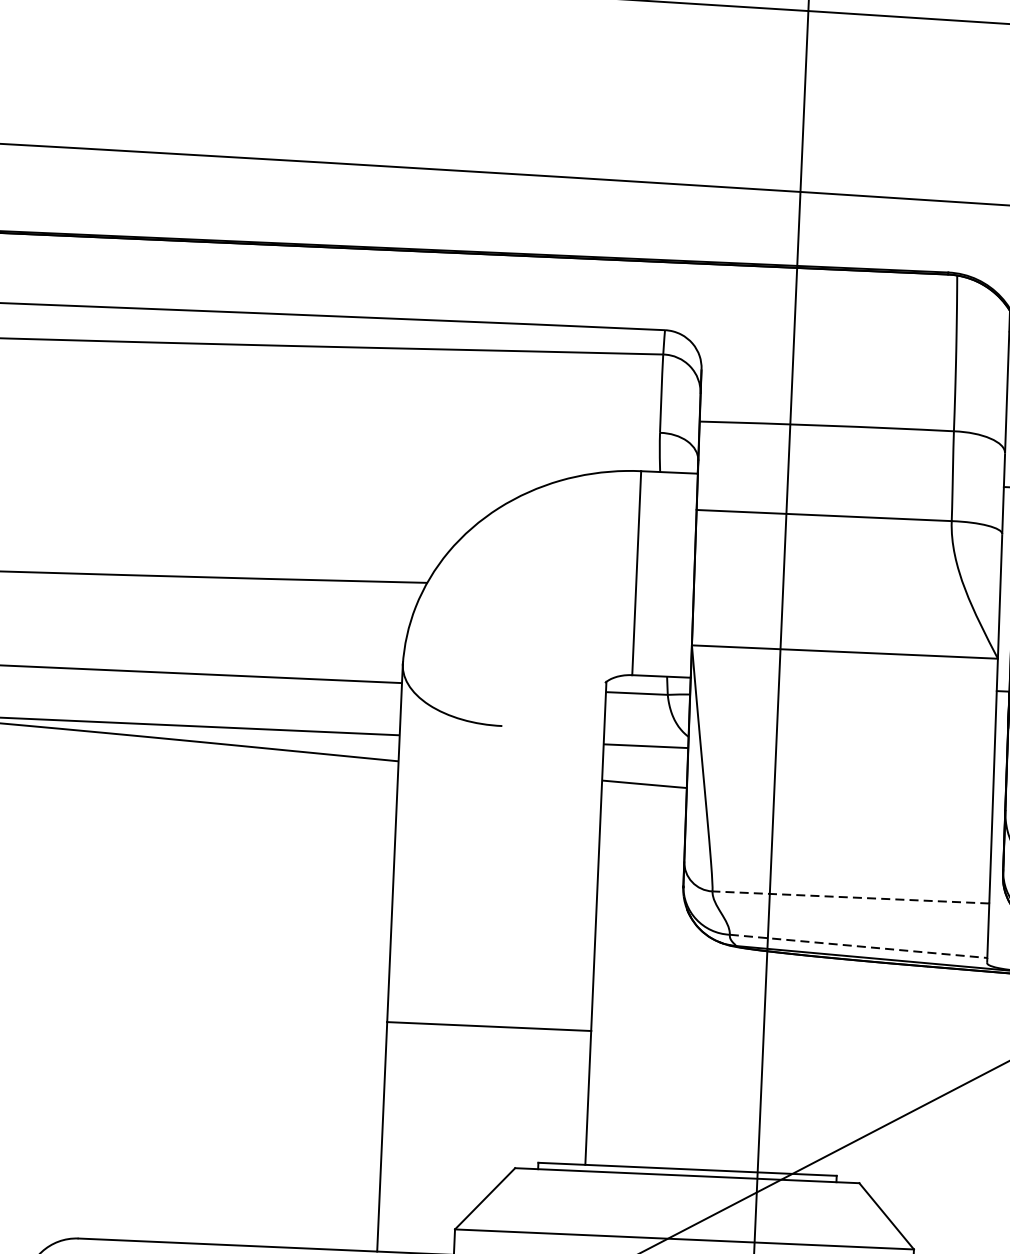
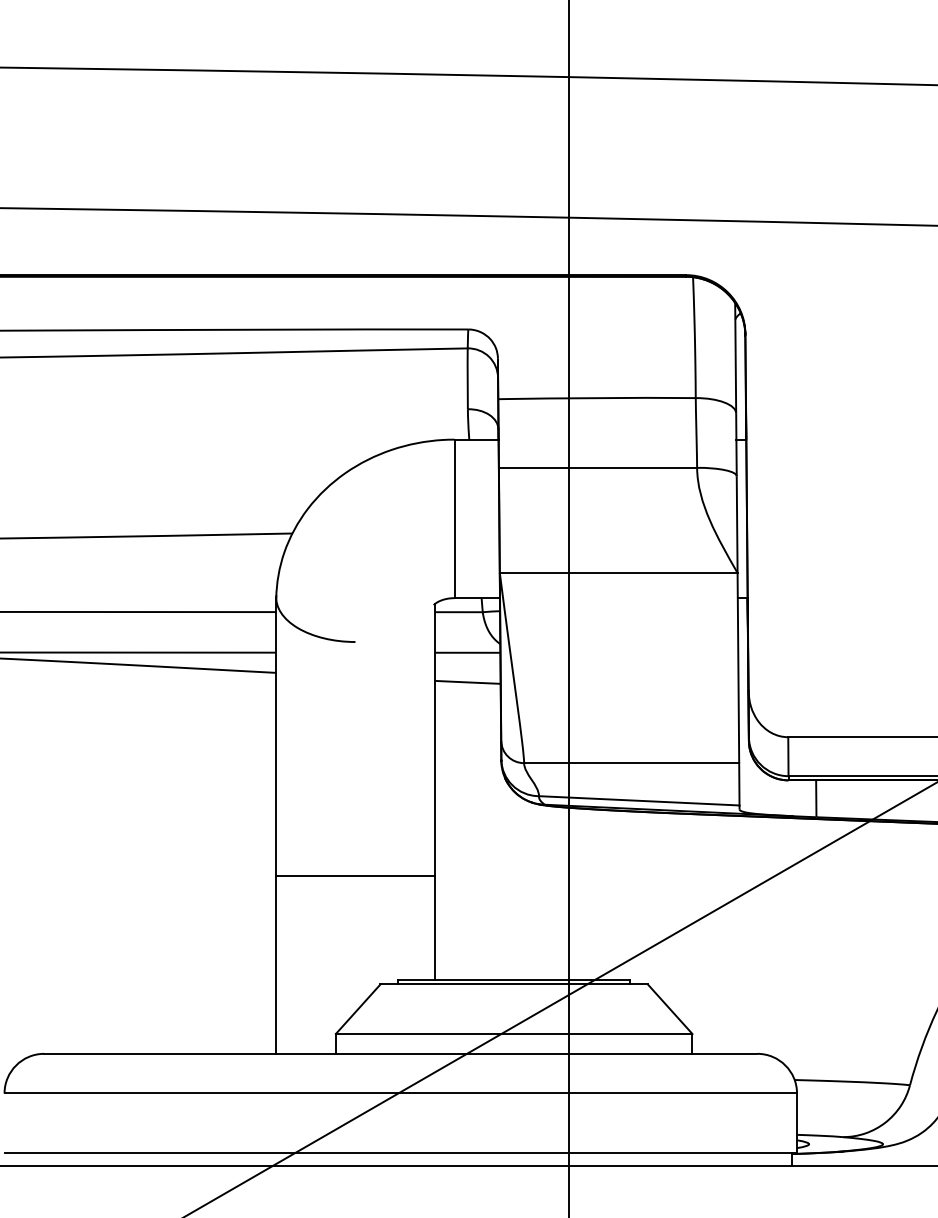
line: (850, 897) -> (631, 763), dashed -> solid
line: (858, 945) -> (639, 800), dashed -> solid

